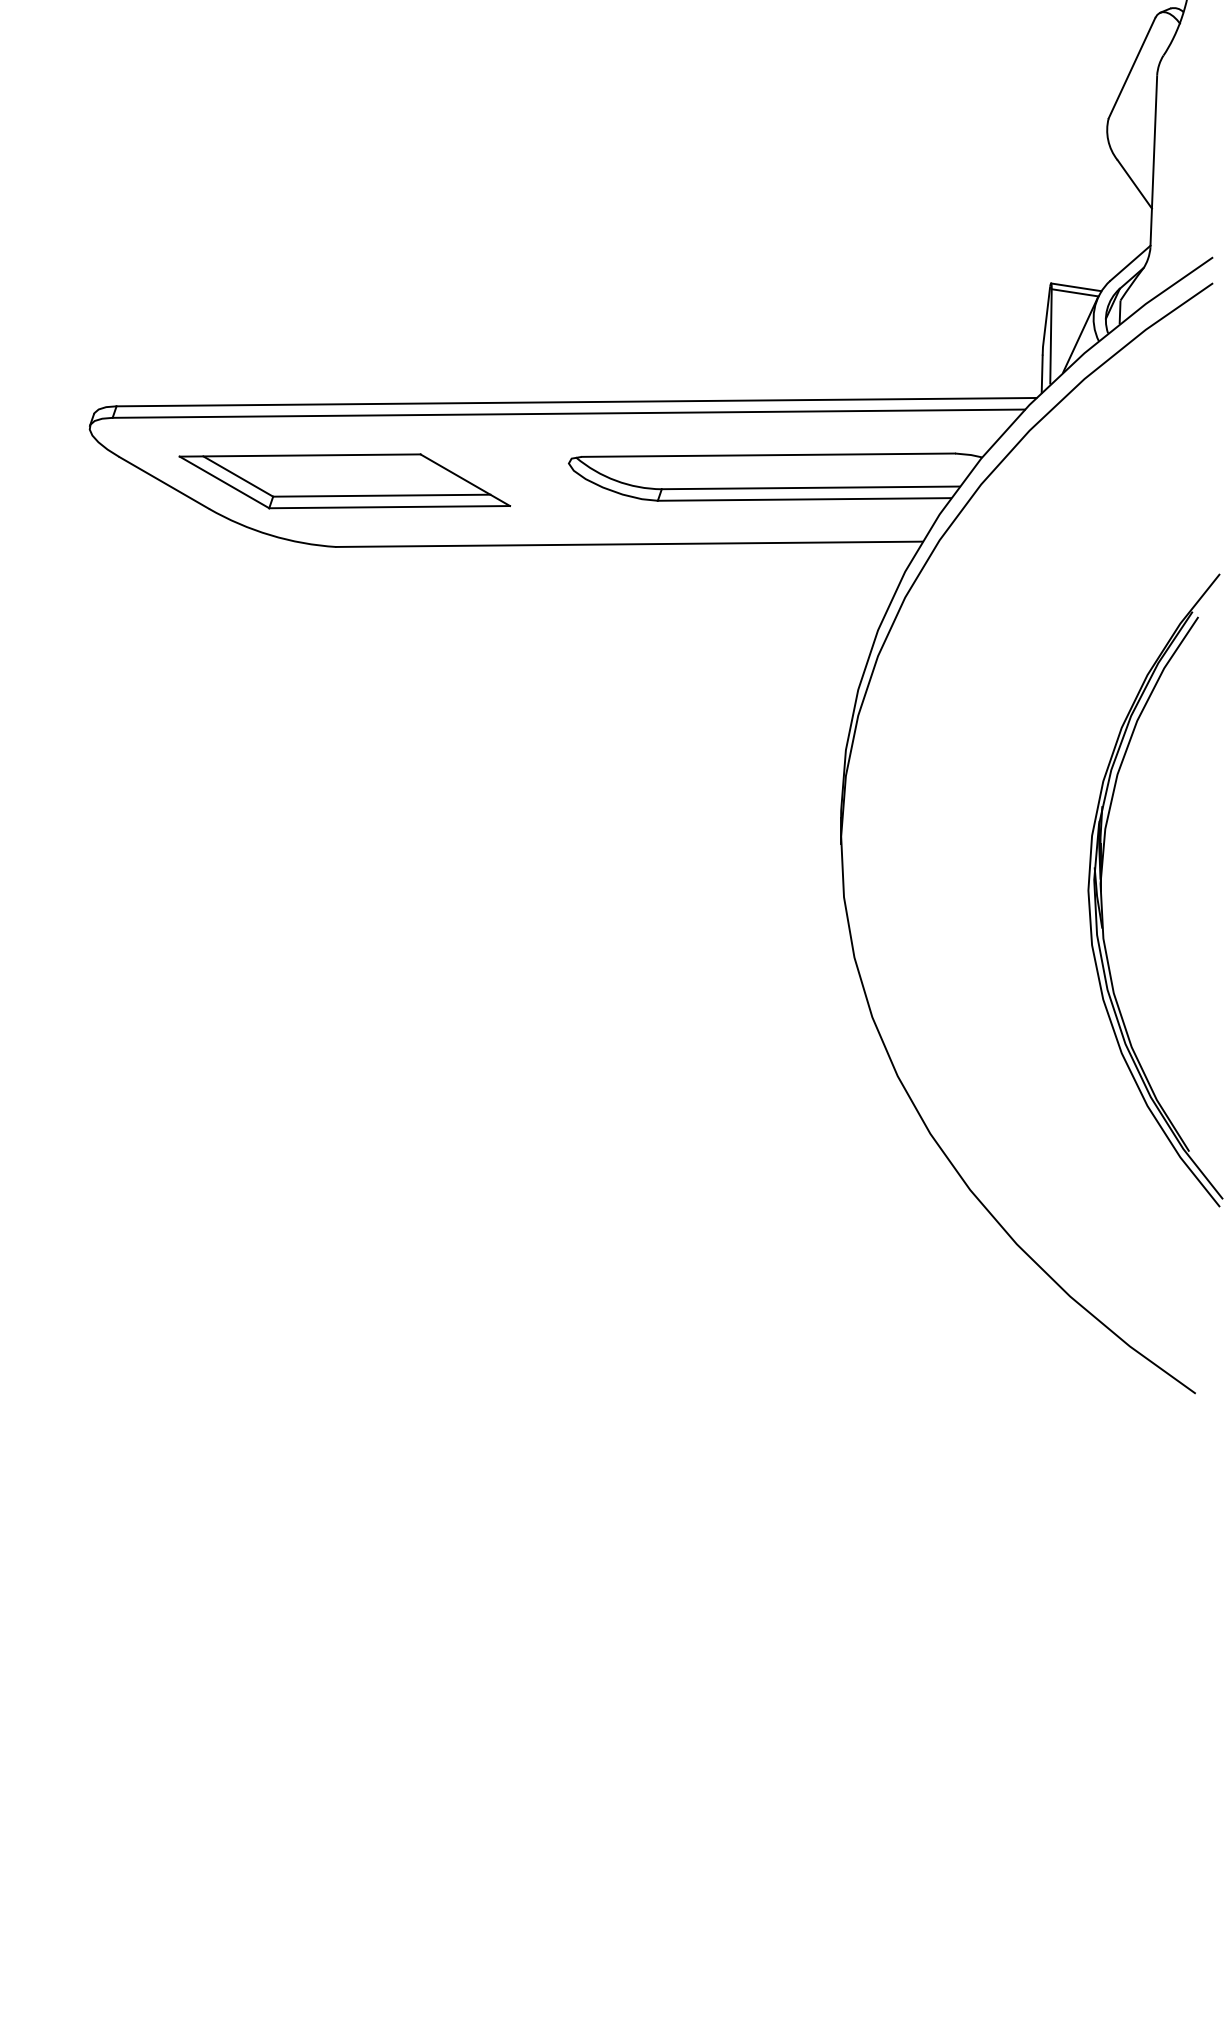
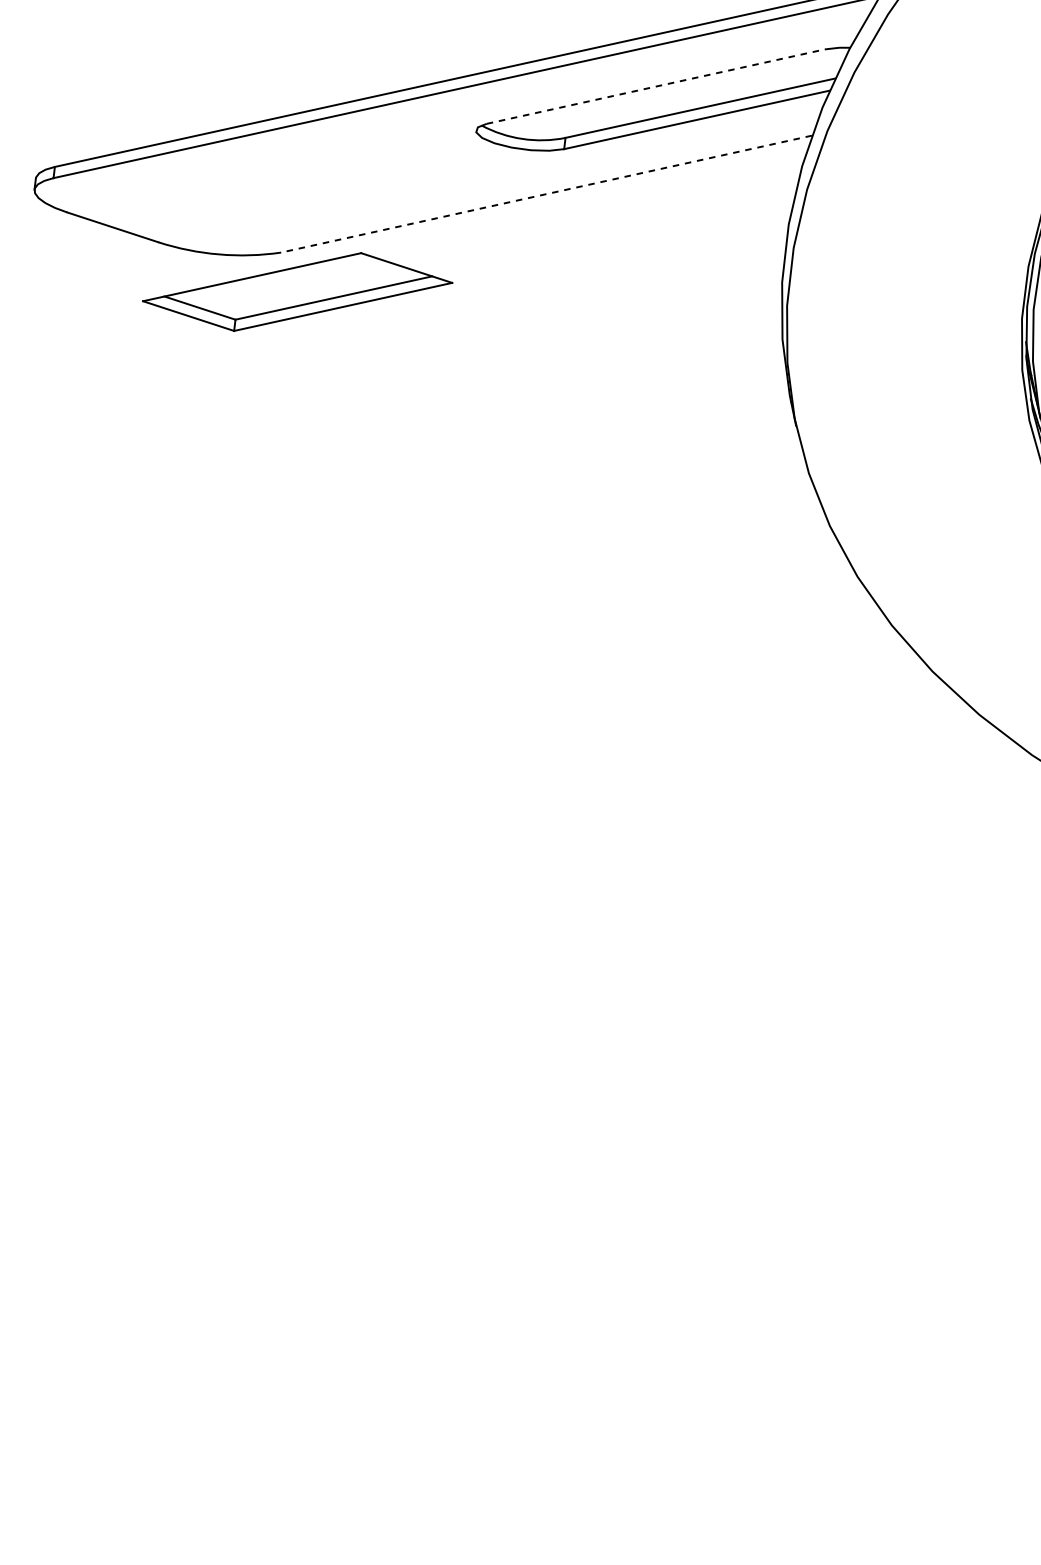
line: (768, 455) -> (655, 86), solid -> dashed
part: (344, 481) -> (297, 292), moved
line: (629, 544) -> (546, 194), solid -> dashed

